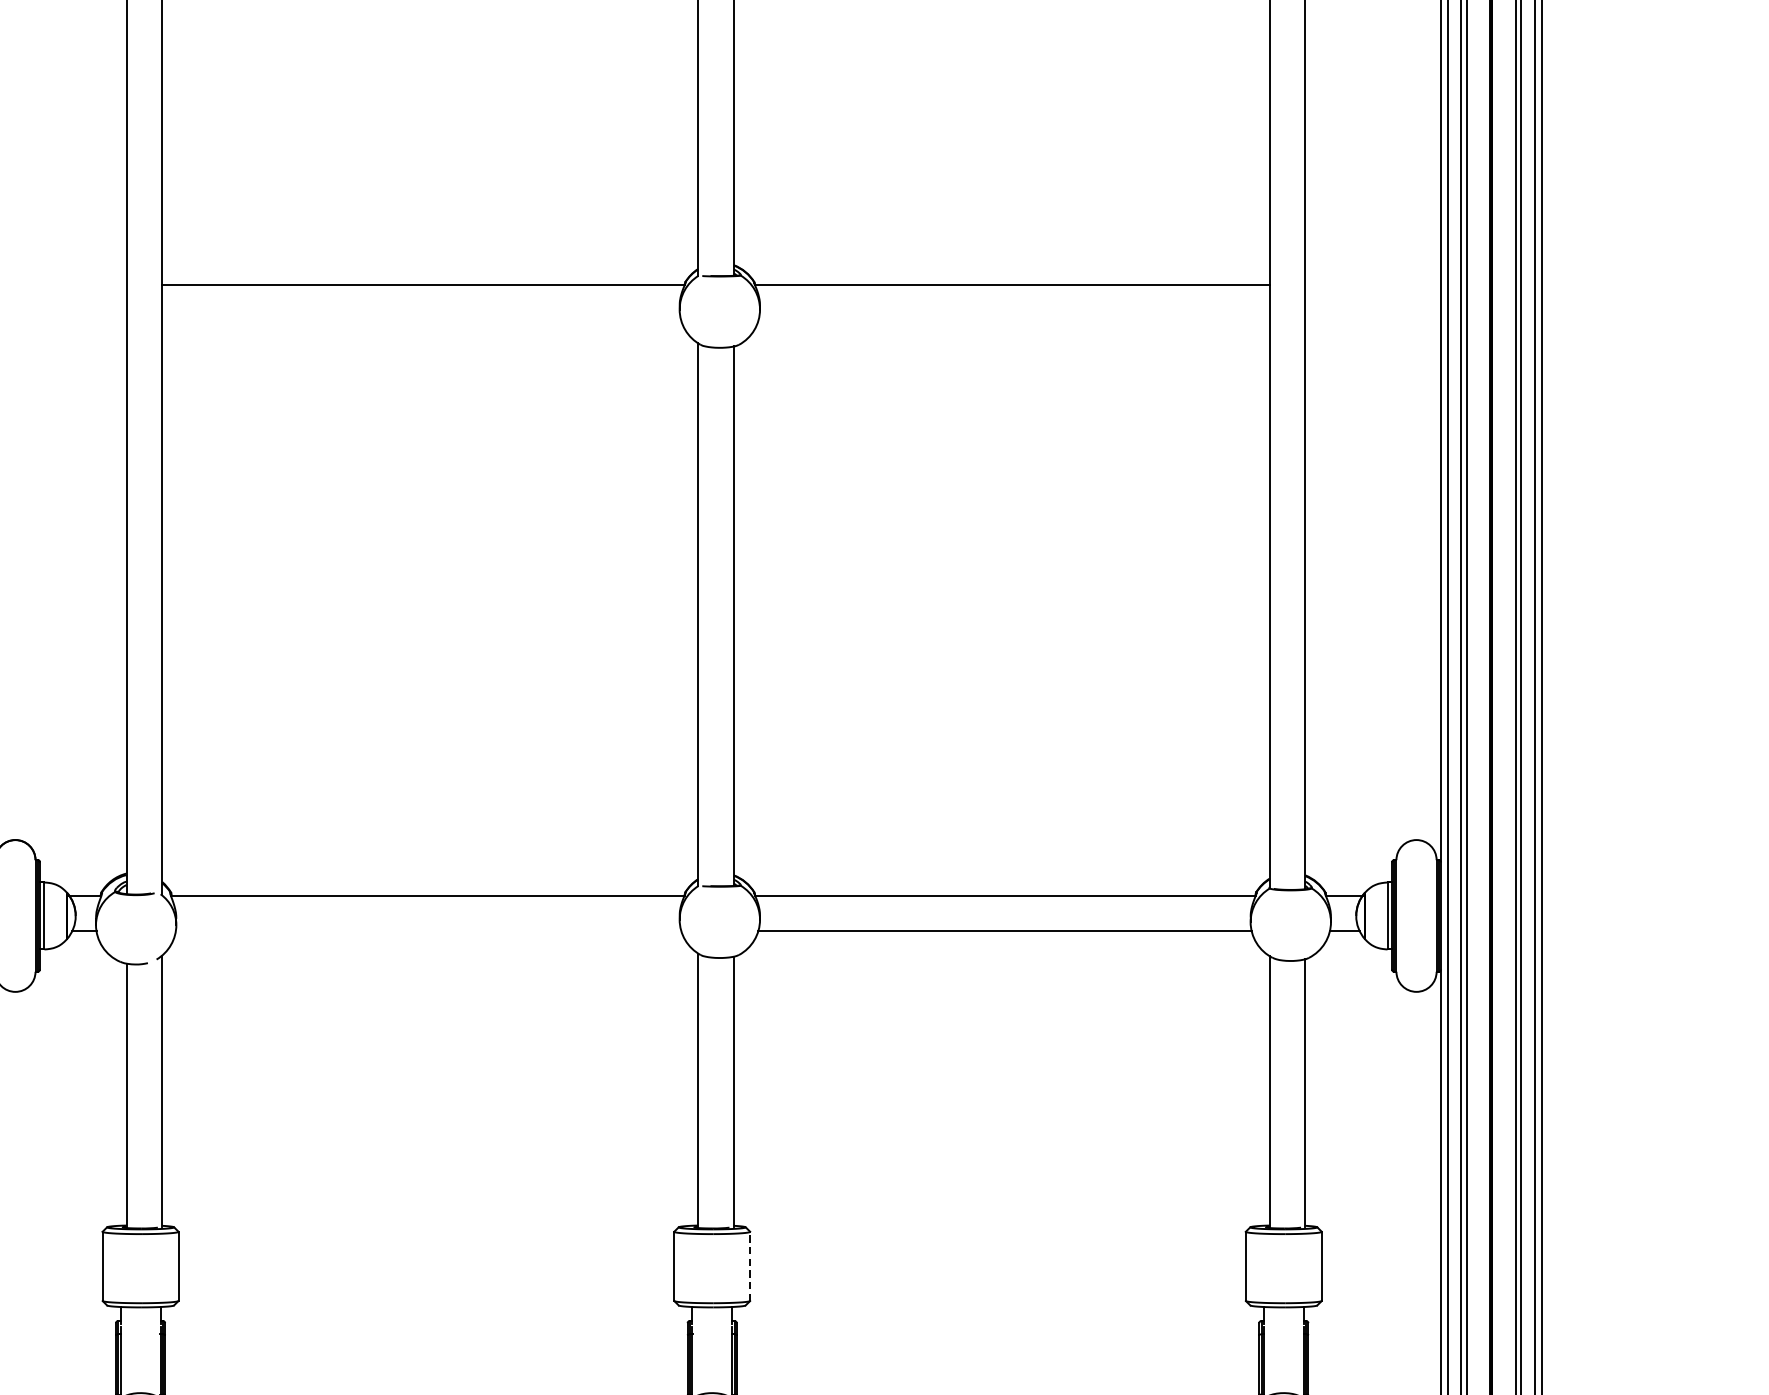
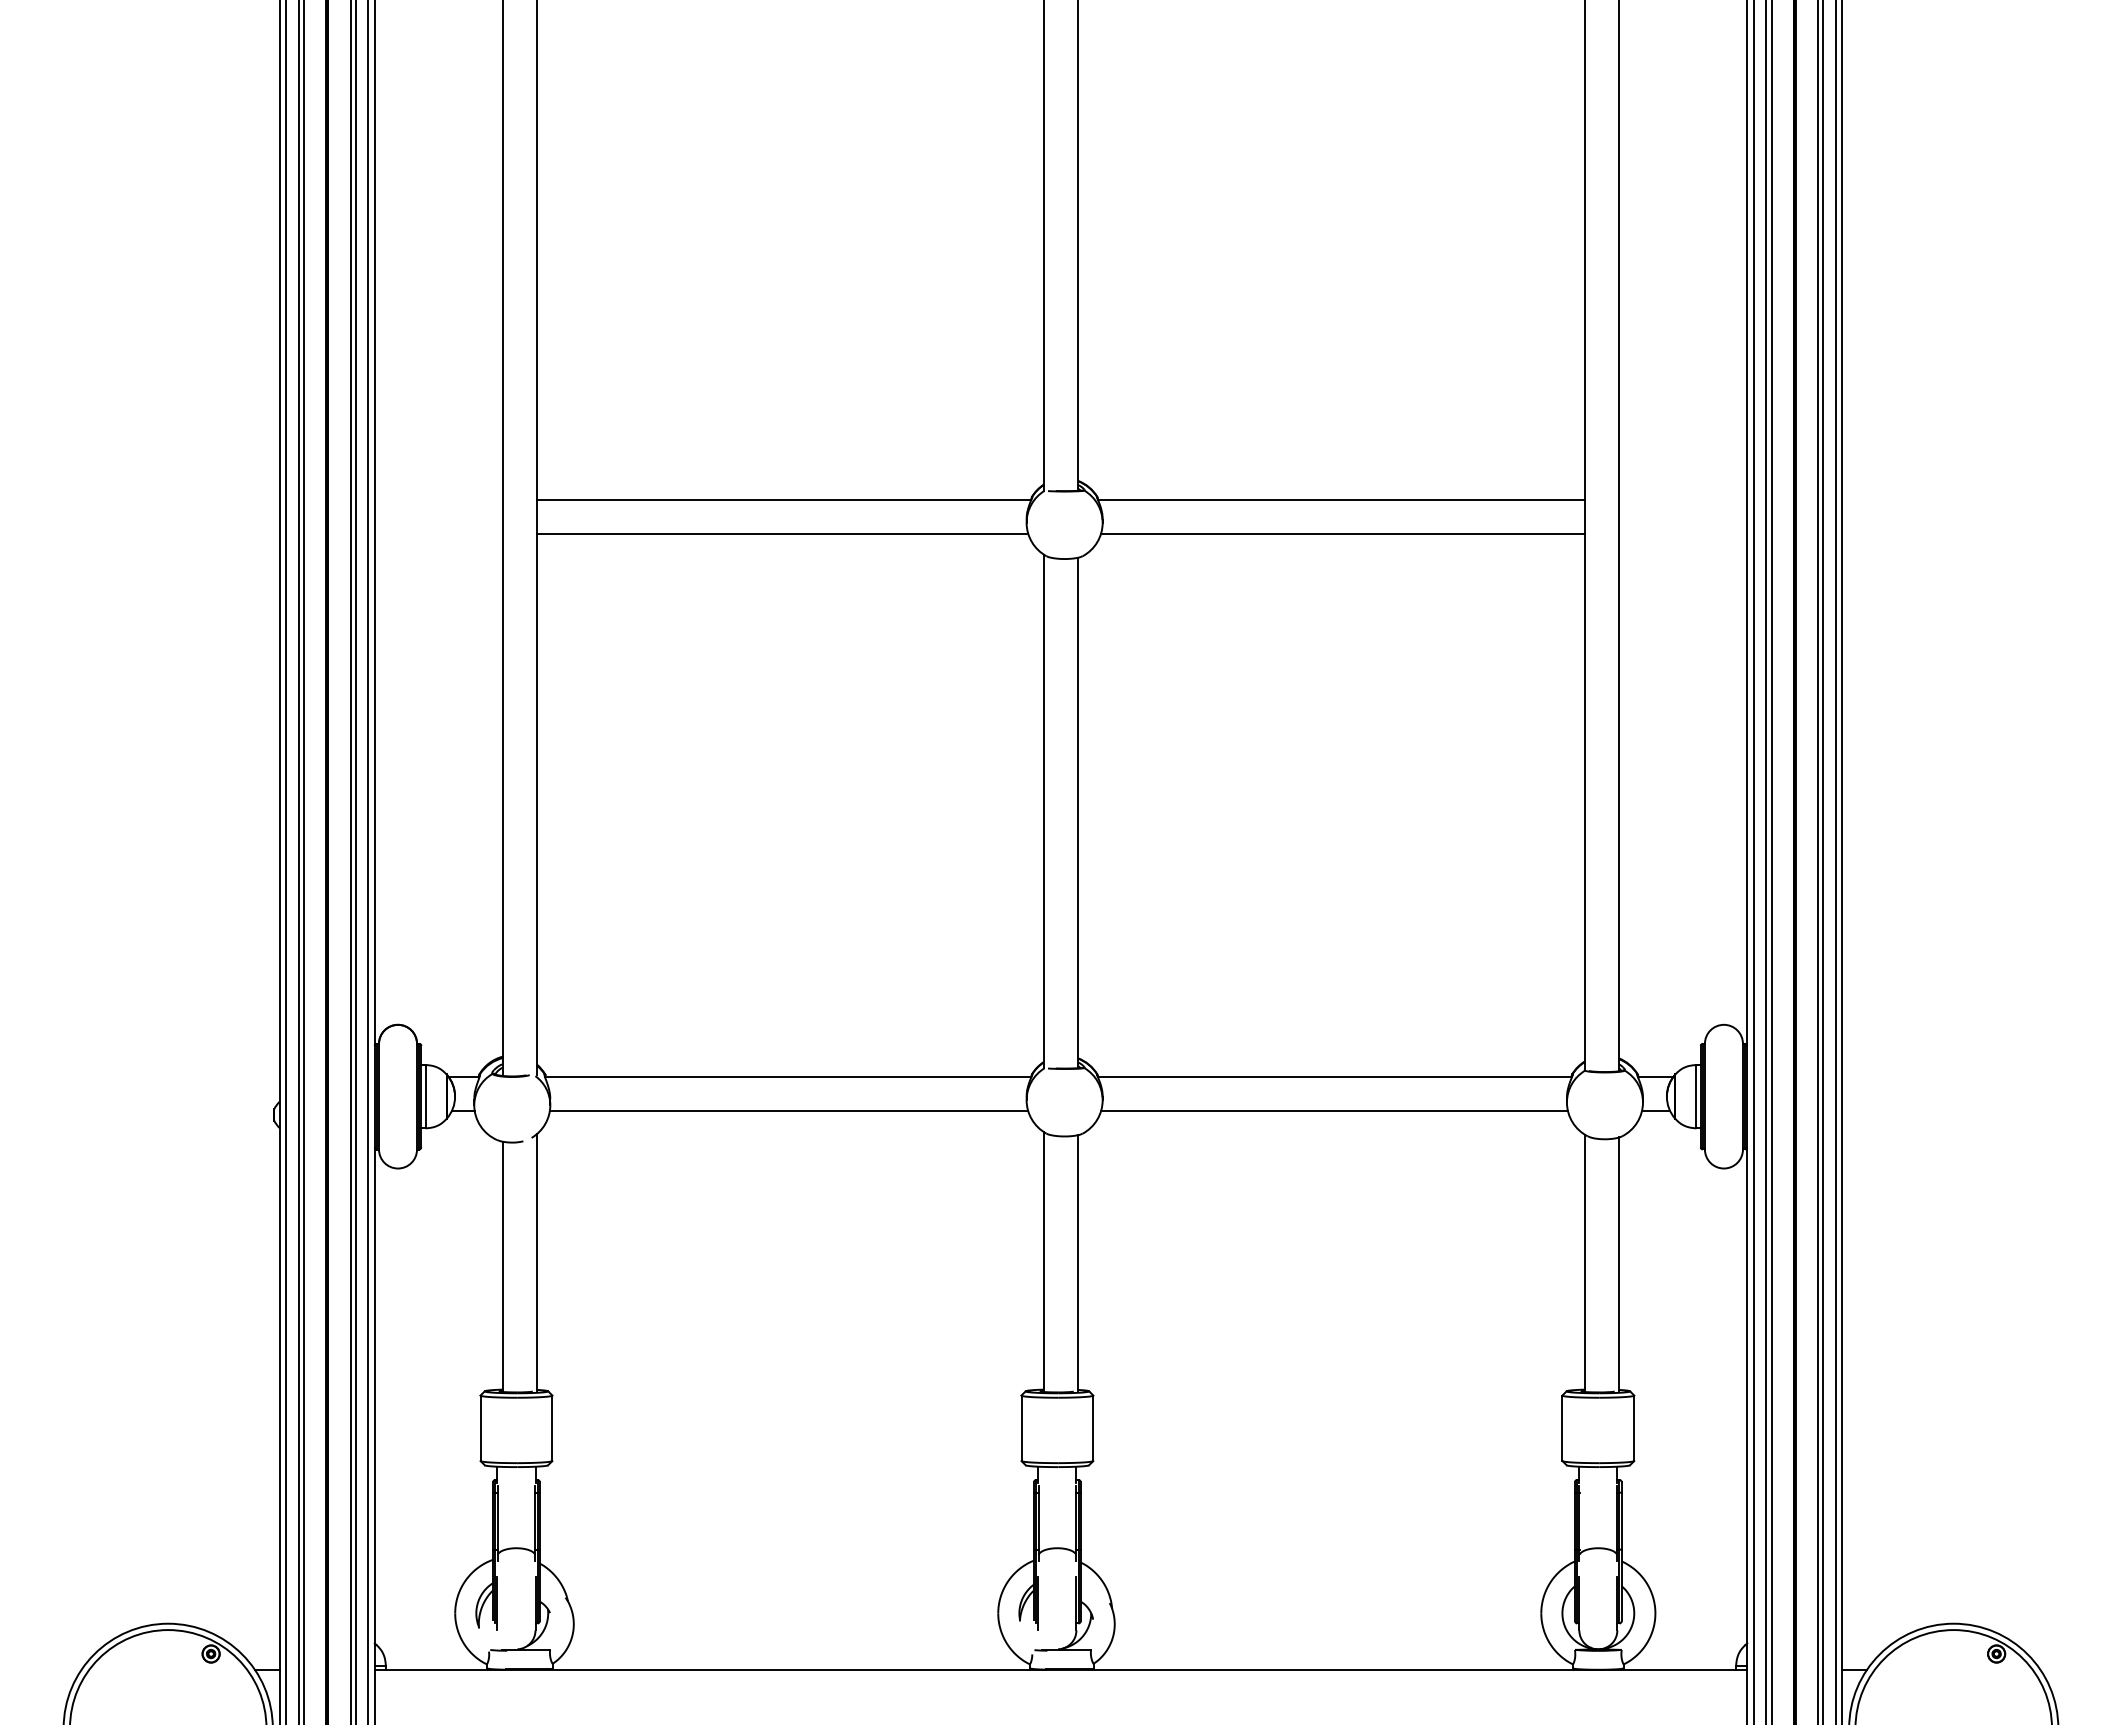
line: (421, 320) -> (782, 533), added
line: (1014, 320) -> (1343, 533), added
line: (428, 931) -> (788, 1111), added
line: (750, 1266) -> (1093, 1428), dashed -> solid

